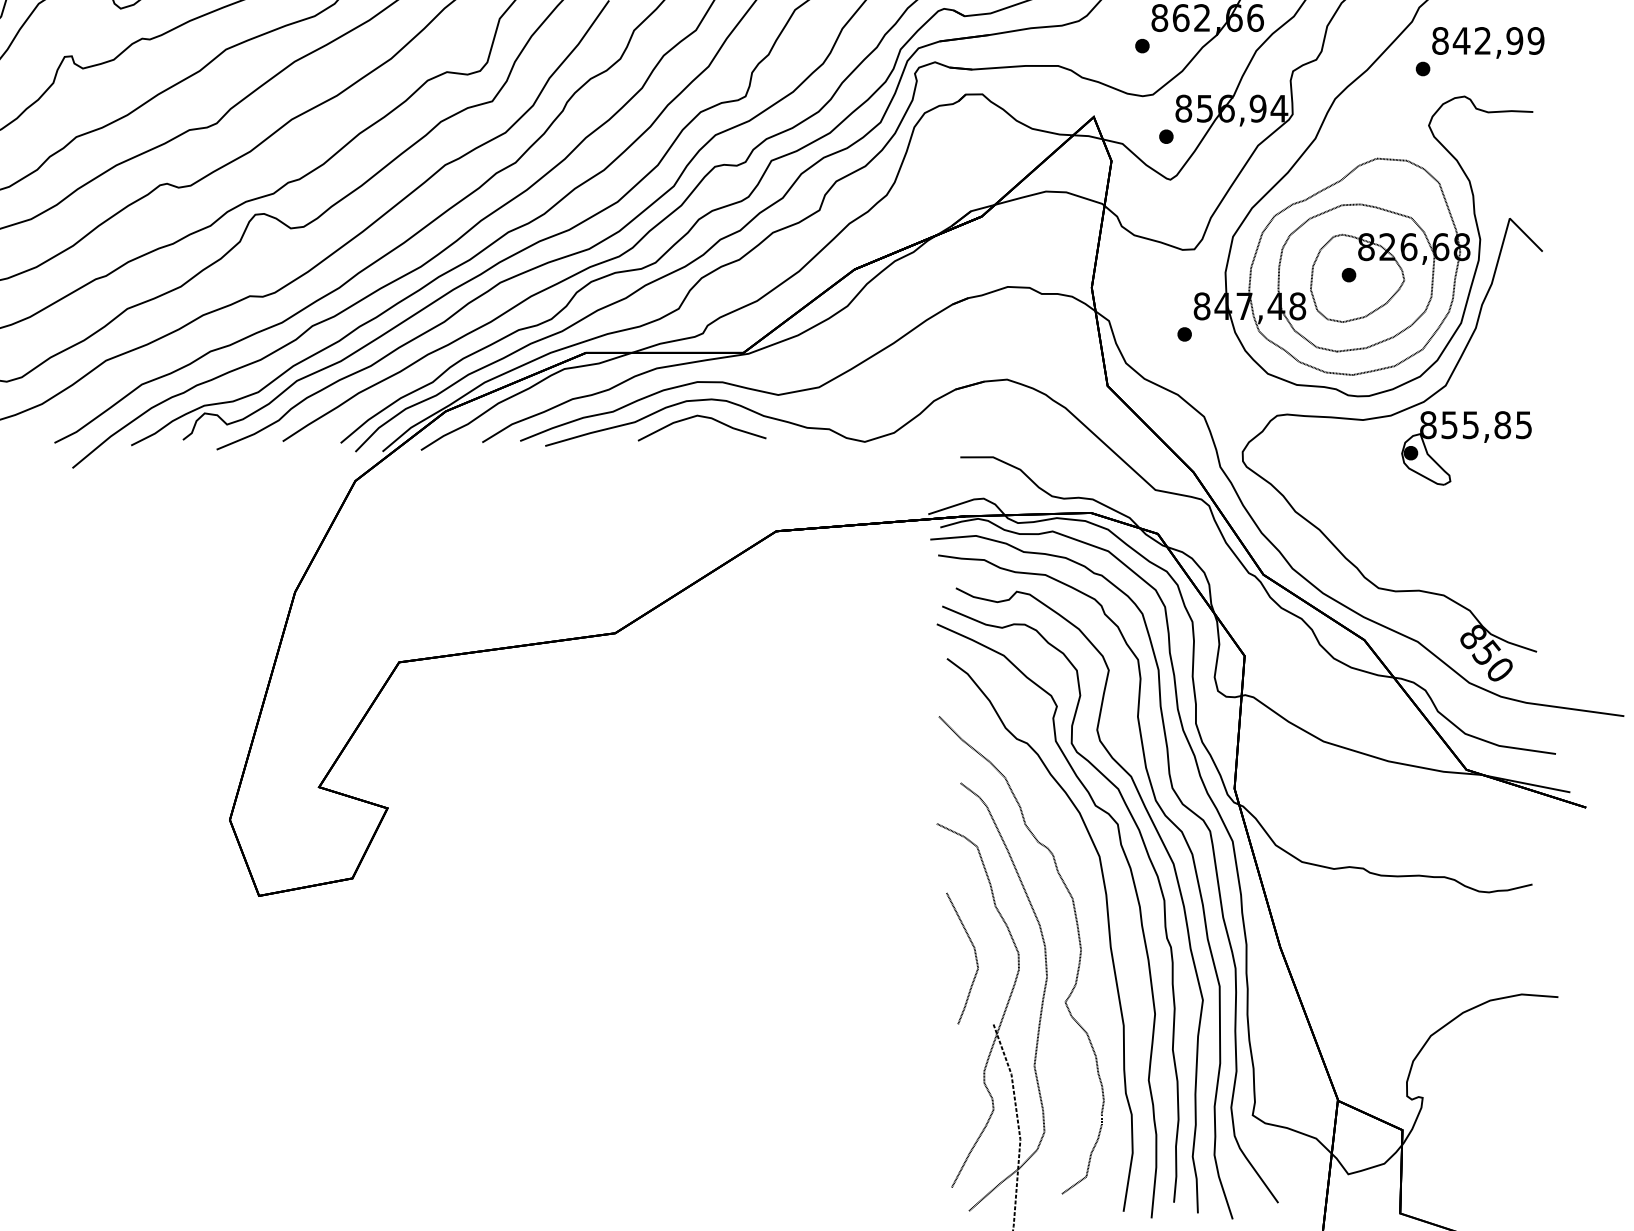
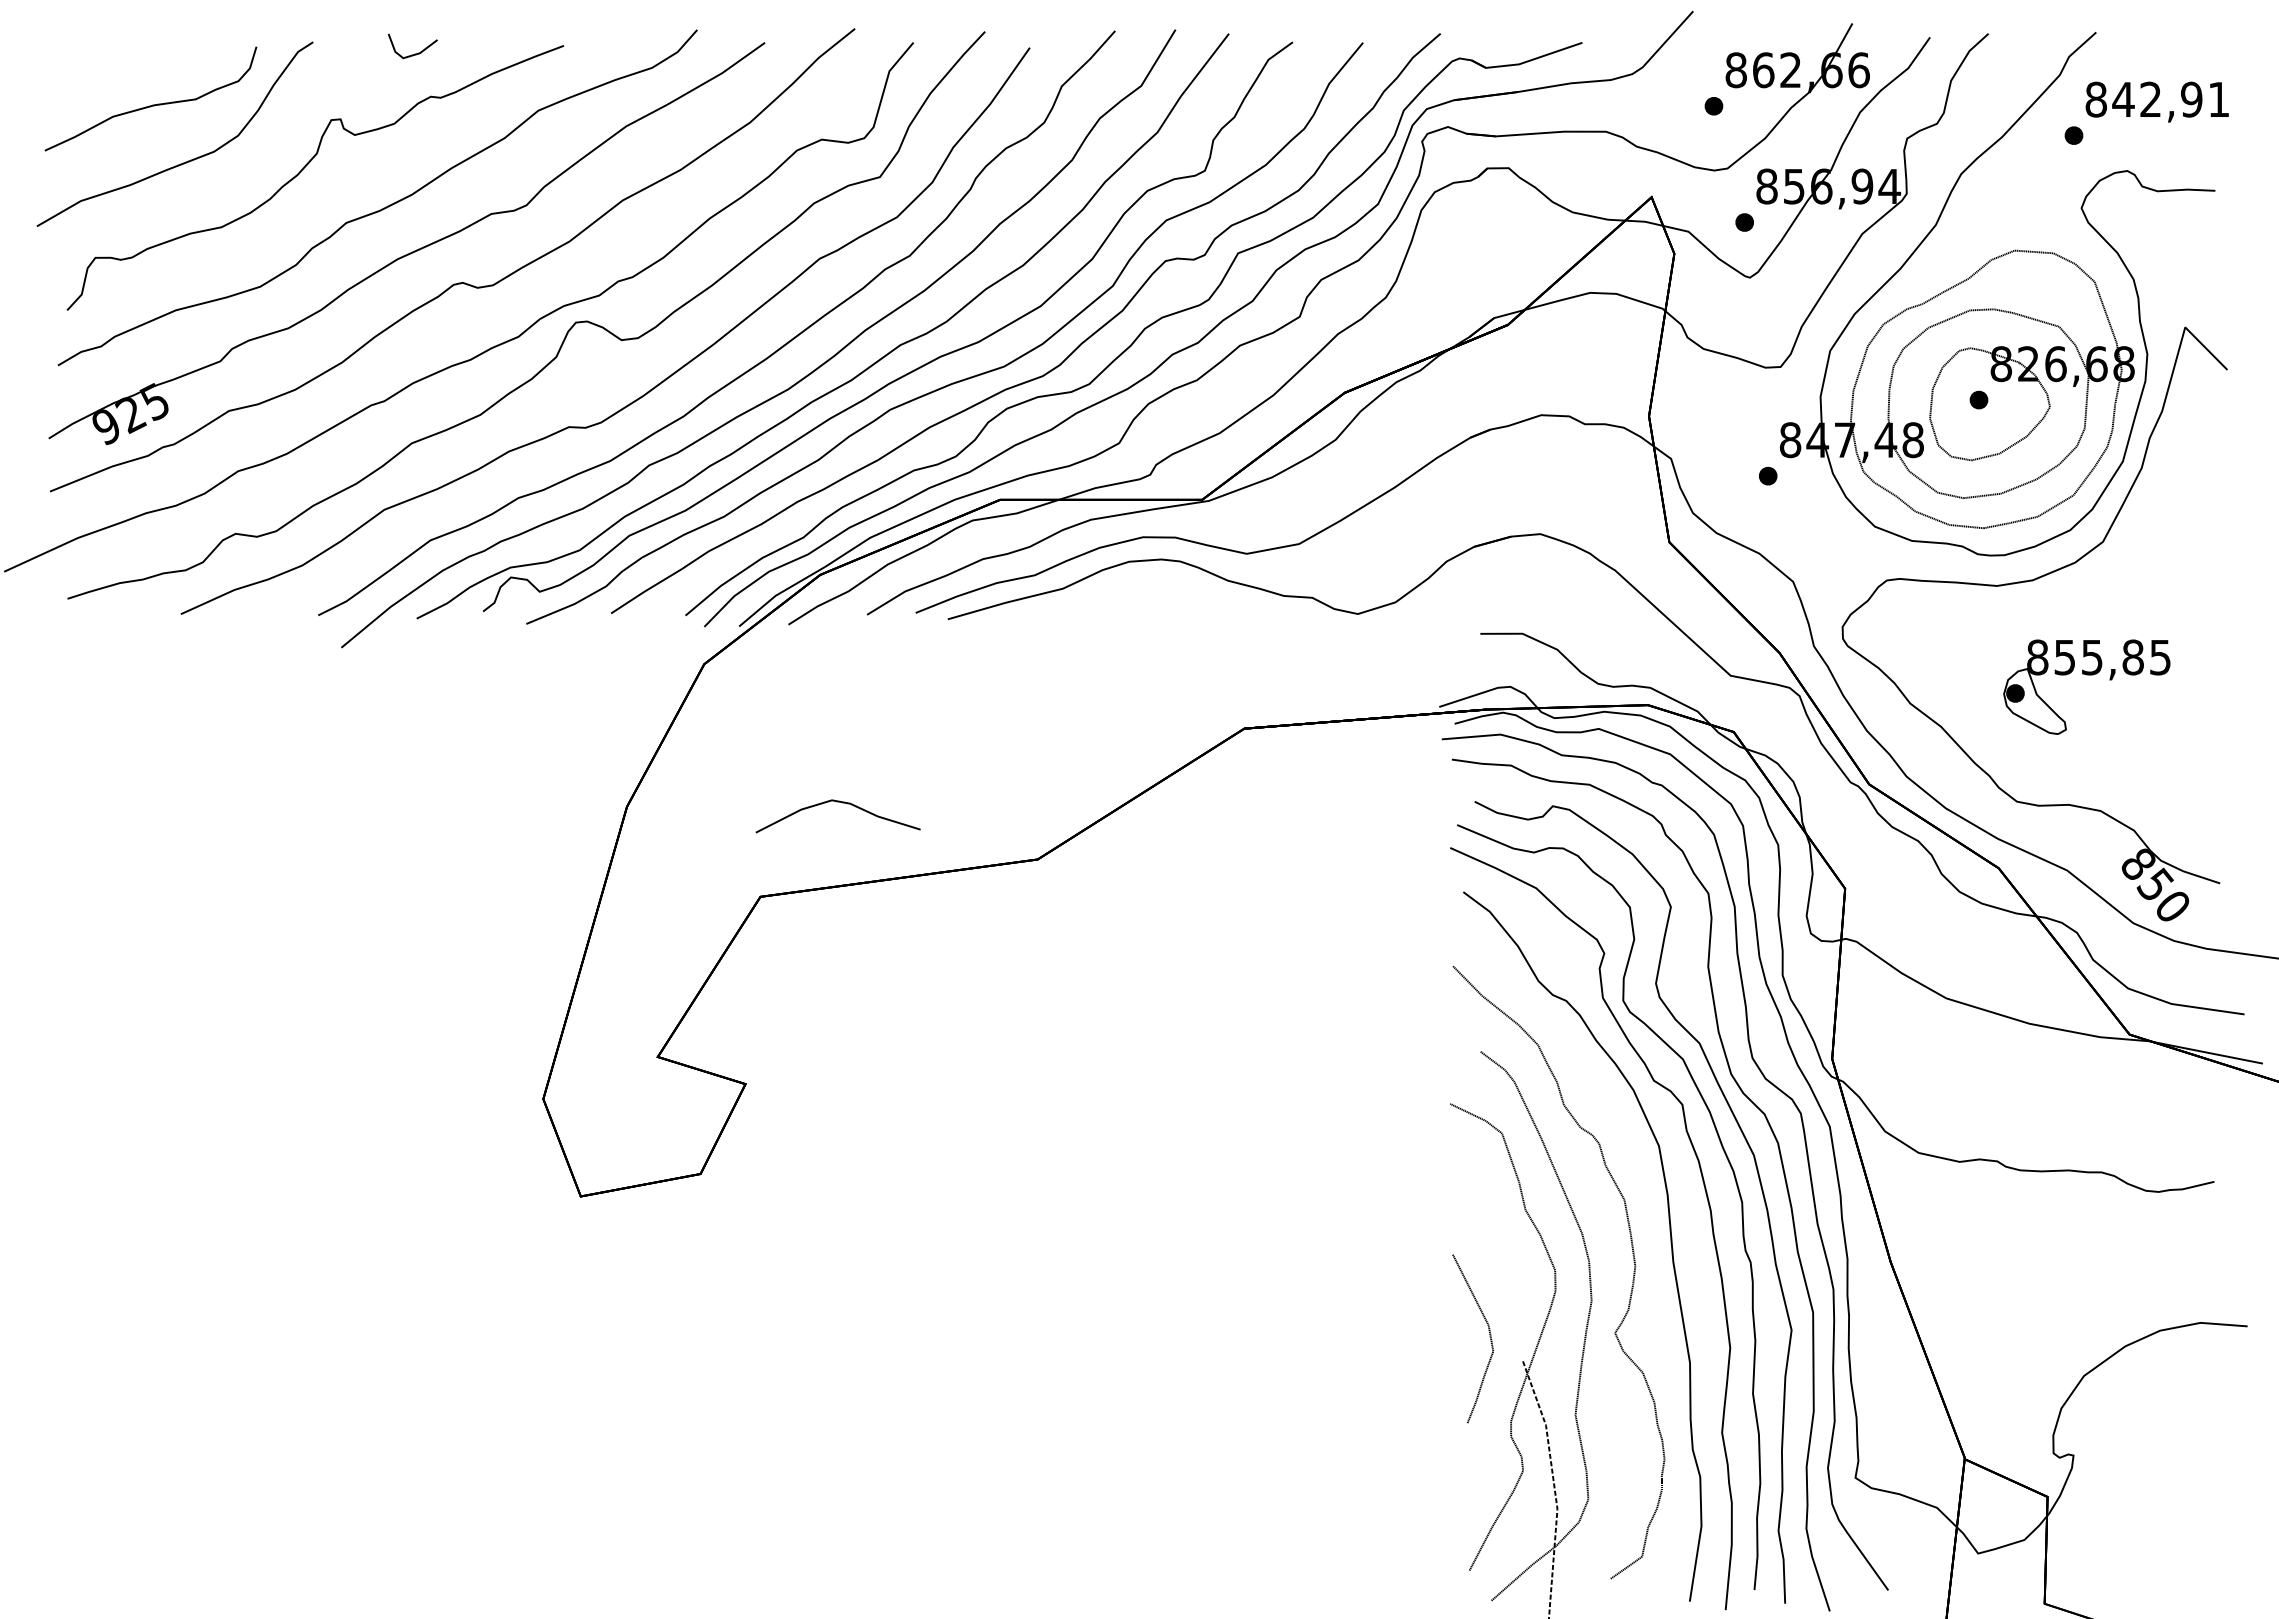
text: (1535, 40) -> (2218, 99), 842,99 -> 842,91
curve: (705, 418) -> (842, 803), moved
part: (1466, 439) -> (2086, 675), moved
curve: (975, 956) -> (1489, 1336), moved

